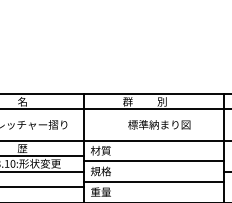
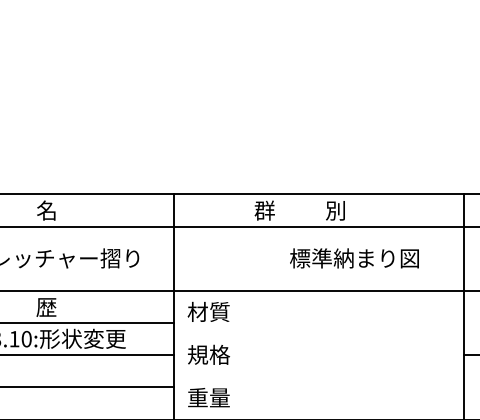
text: (159, 124) -> (354, 257), moved
line: (153, 161) -> (317, 334), removed
line: (153, 182) -> (317, 377), removed

